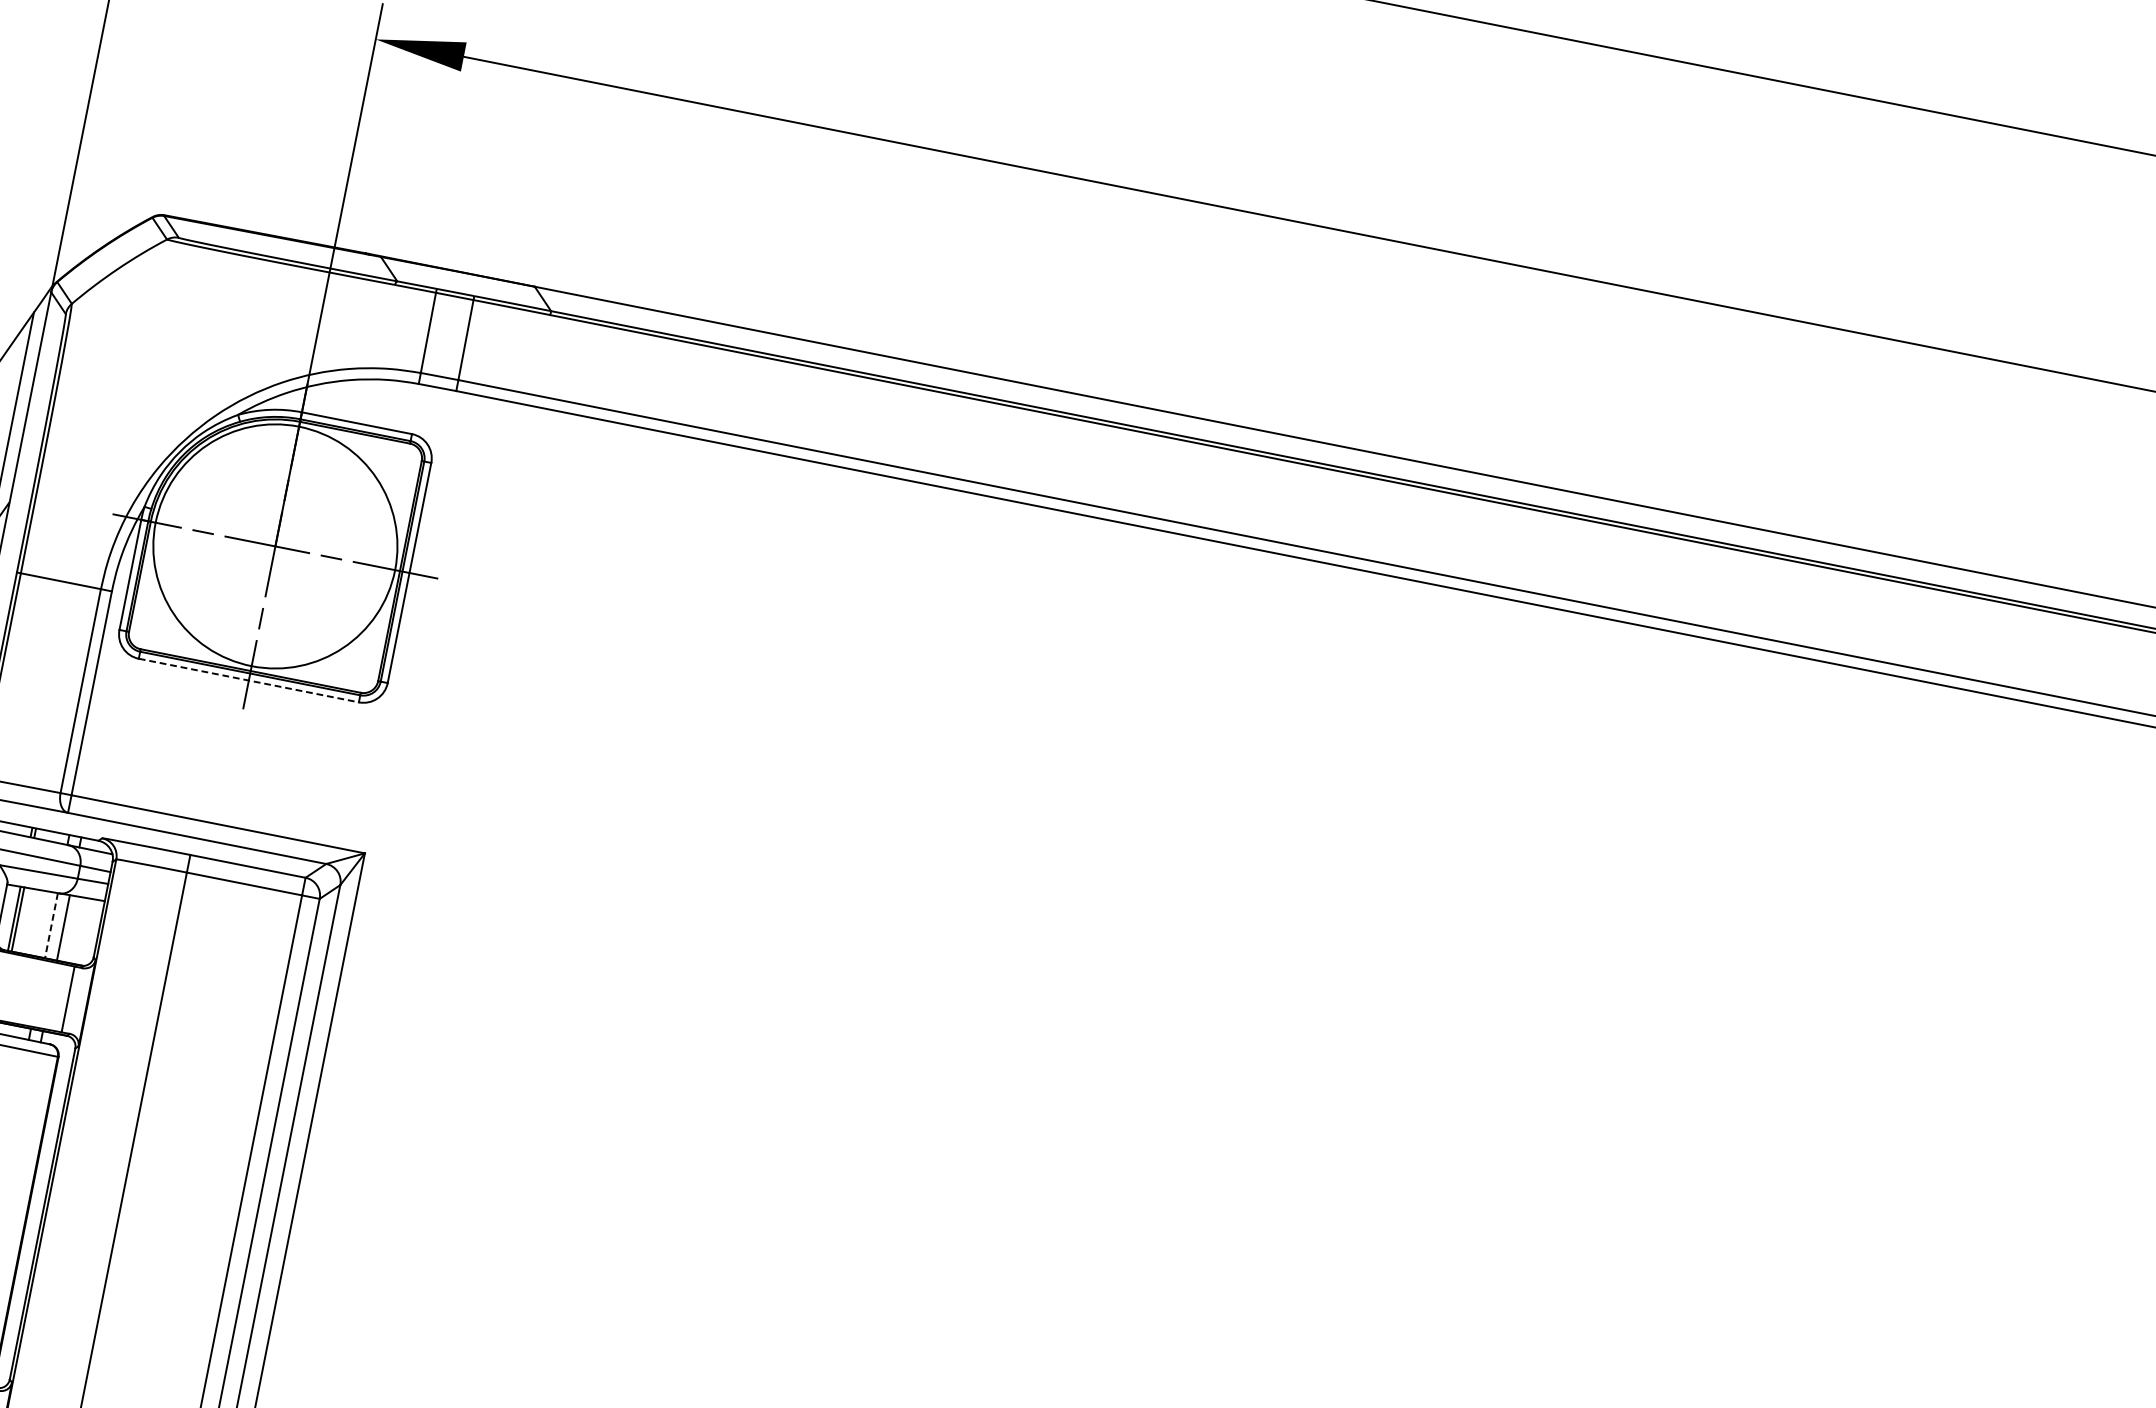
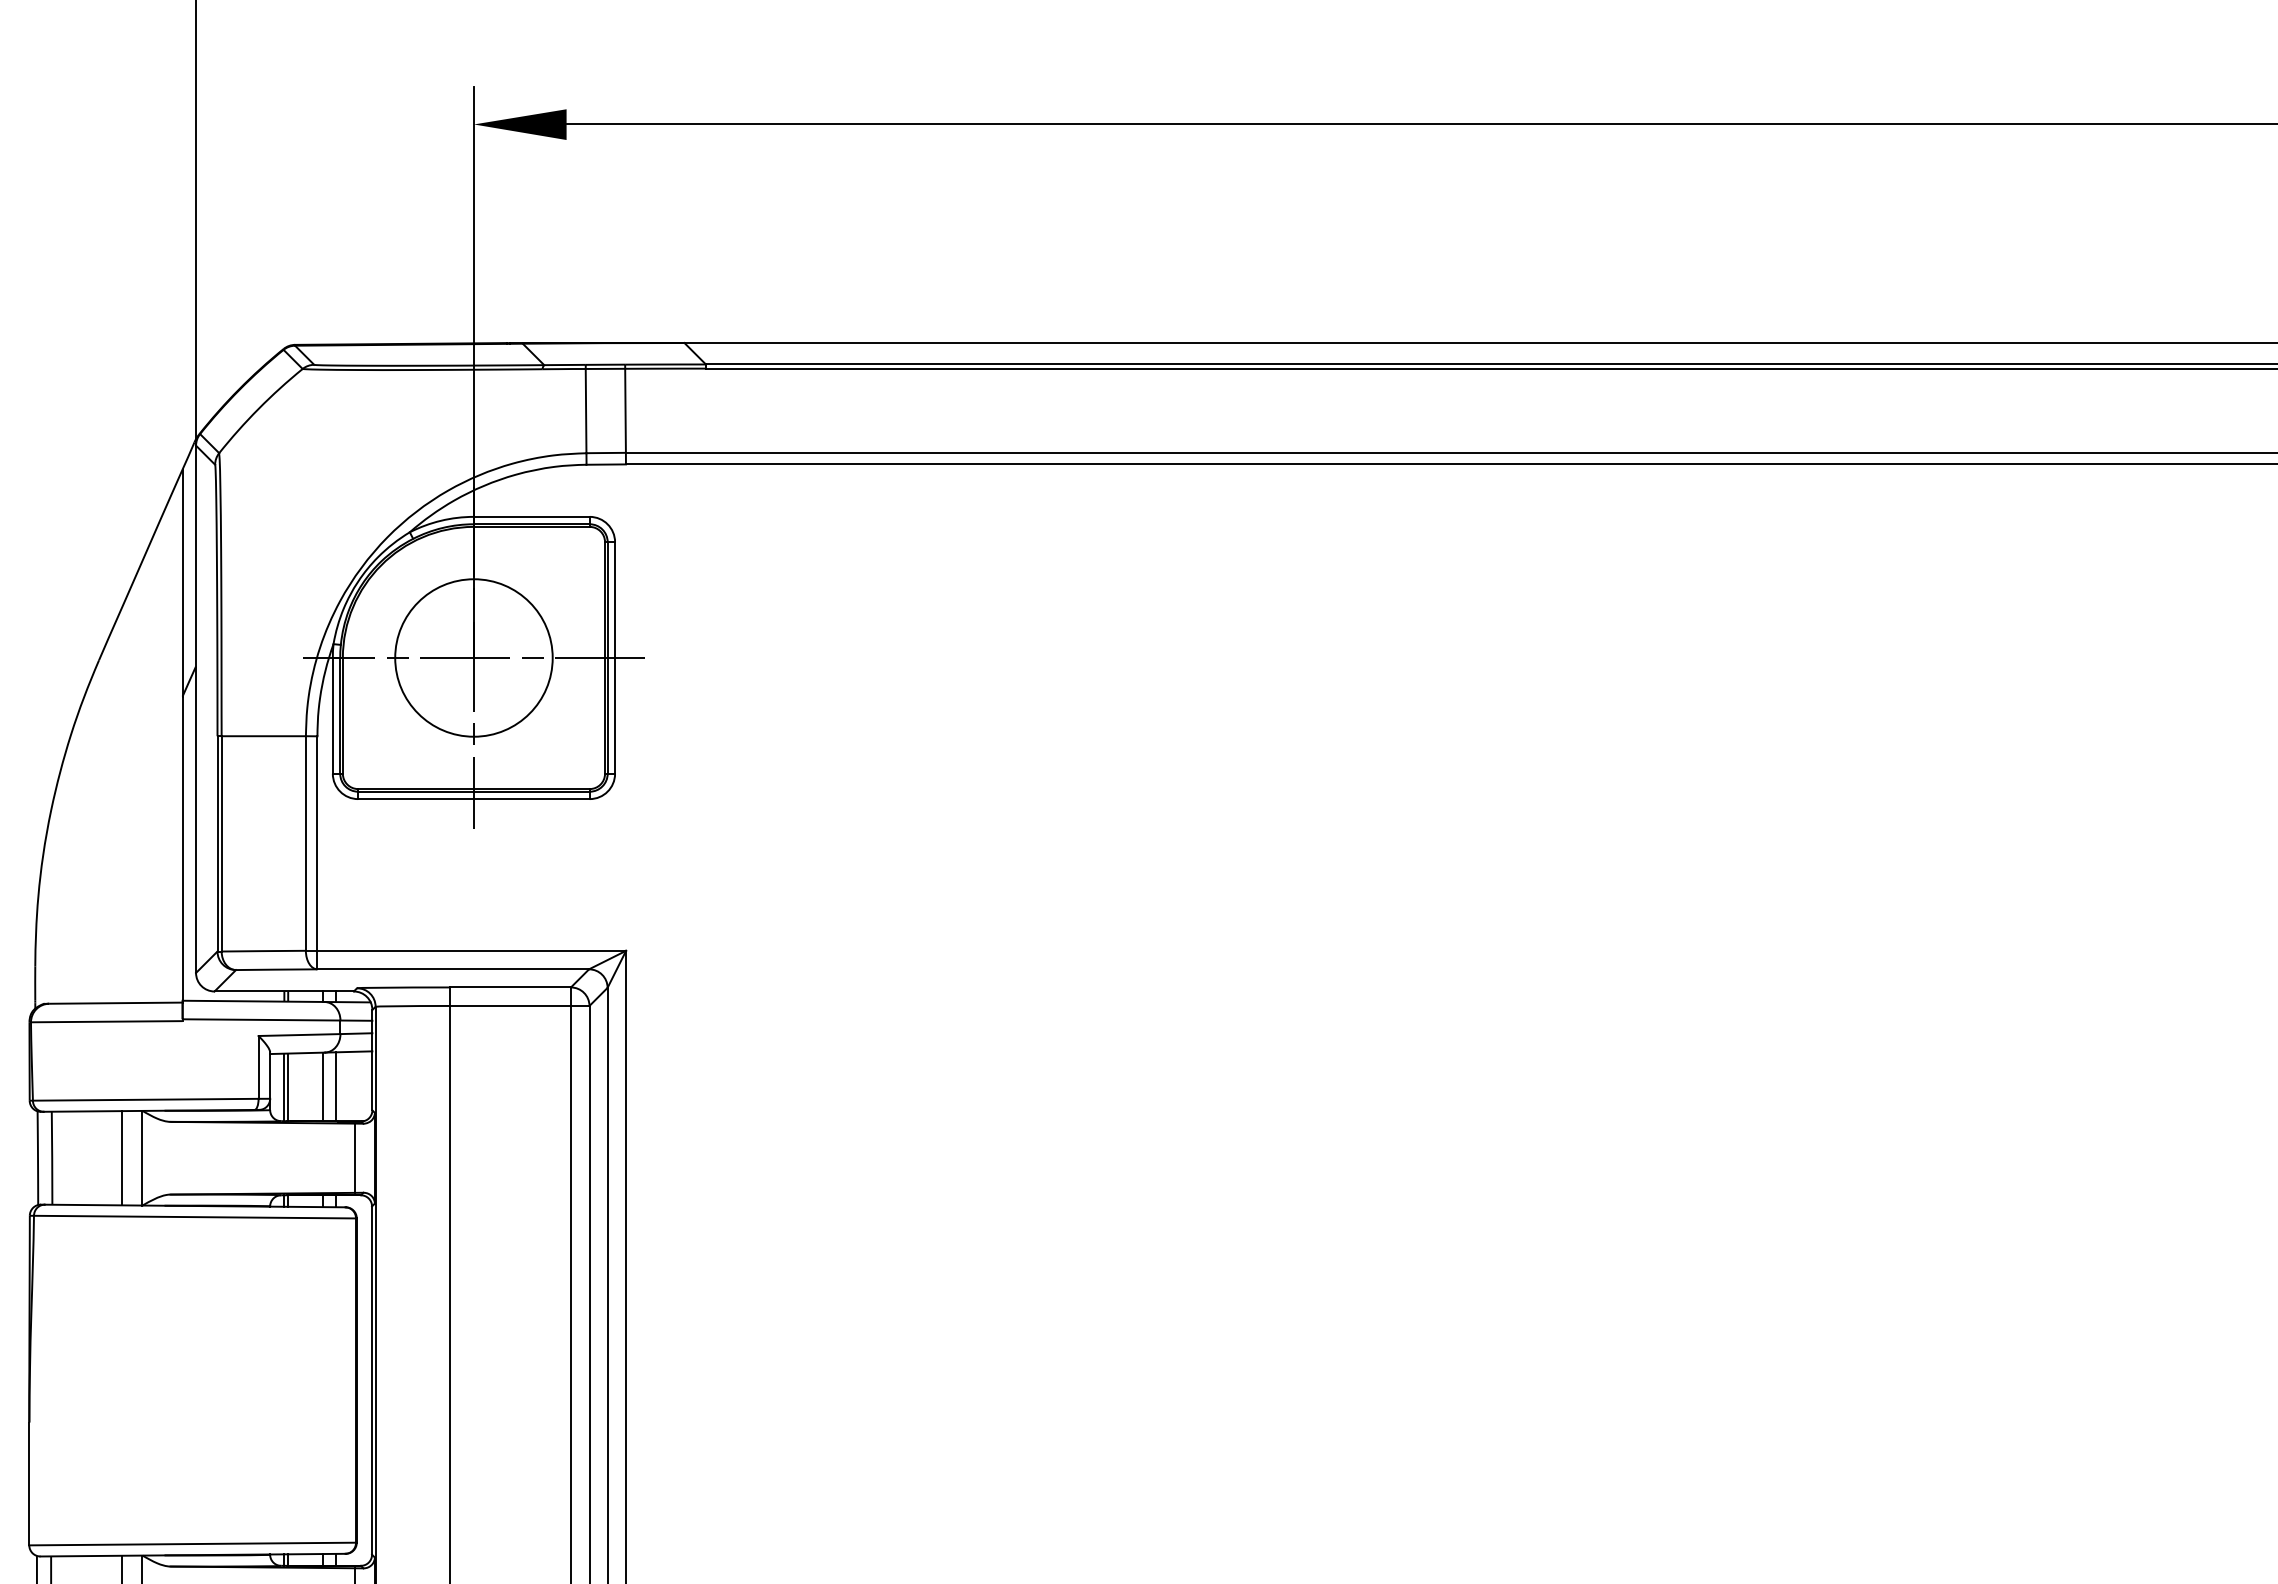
circle: (275, 545) -> (473, 657), size x0.62
line: (248, 680) -> (473, 799), dashed -> solid
line: (51, 926) -> (323, 1087), dashed -> solid

